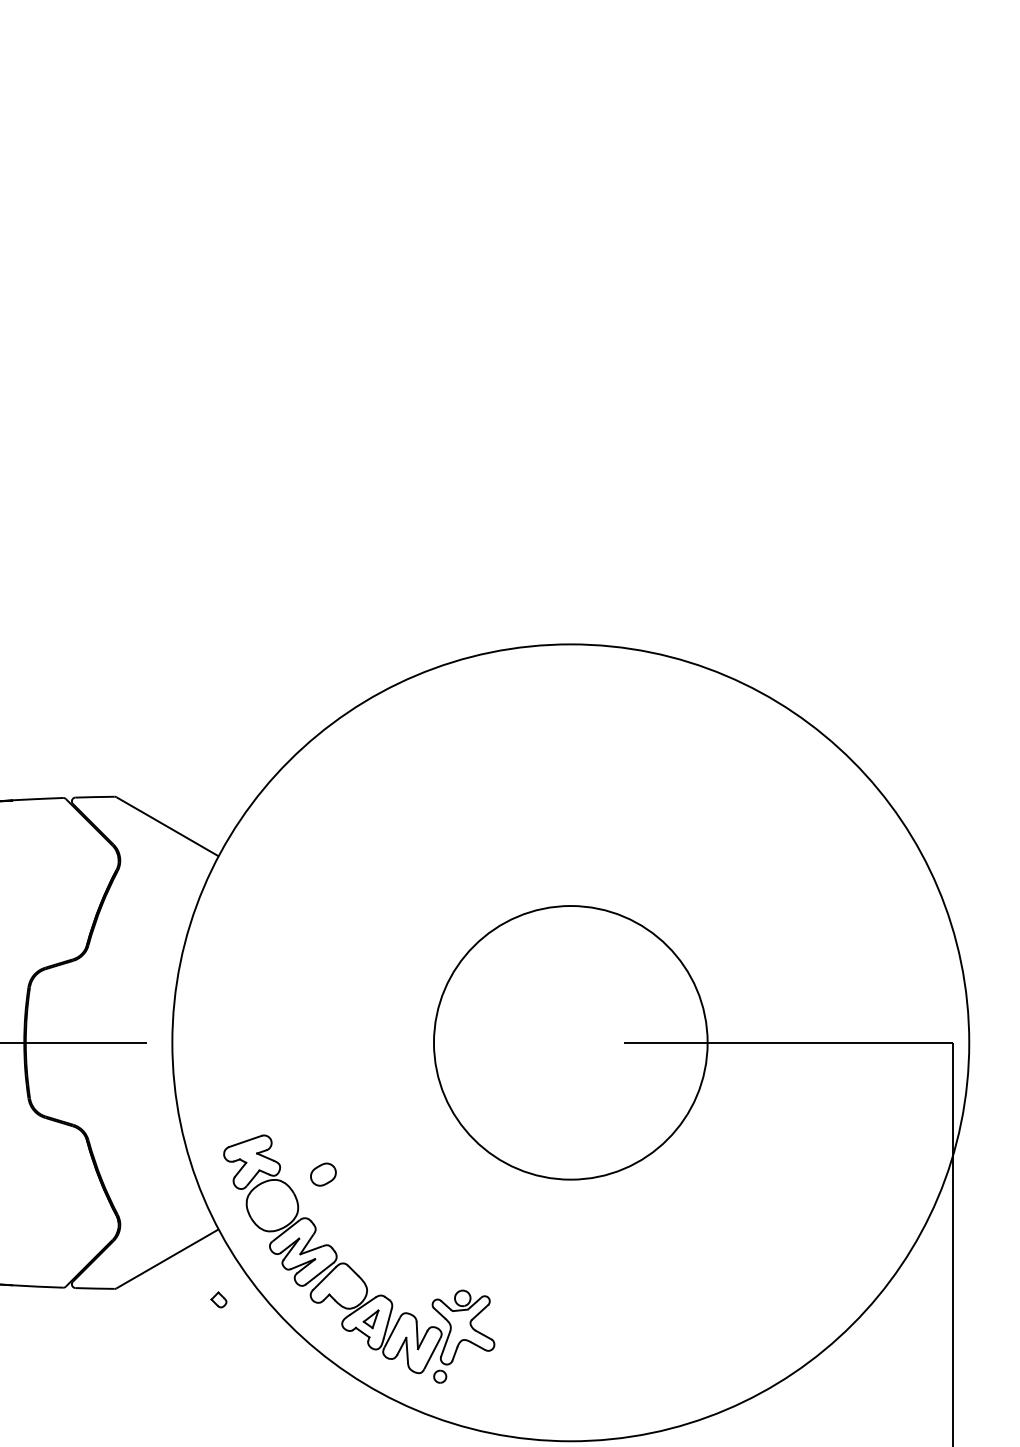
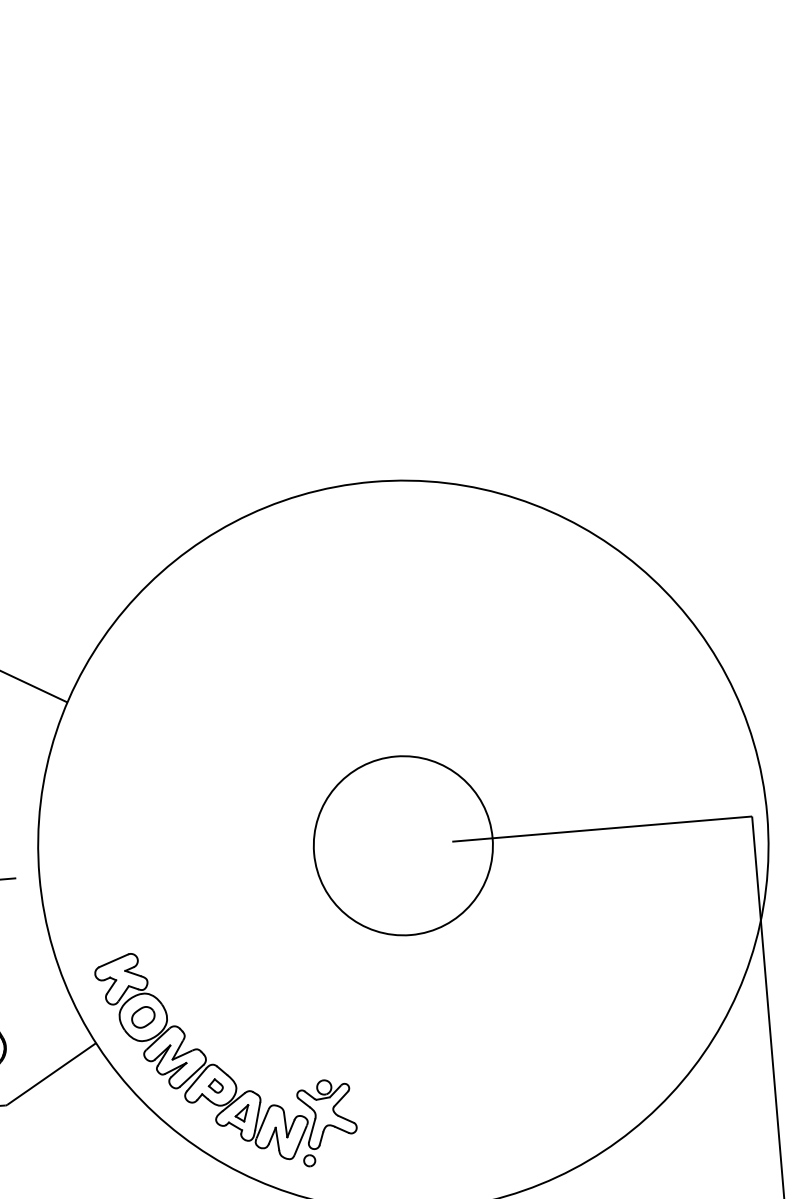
circle: (570, 1042) -> (403, 845), size x0.71
part: (323, 1174) -> (143, 1017), moved
part: (218, 1299) -> (215, 1085), moved

